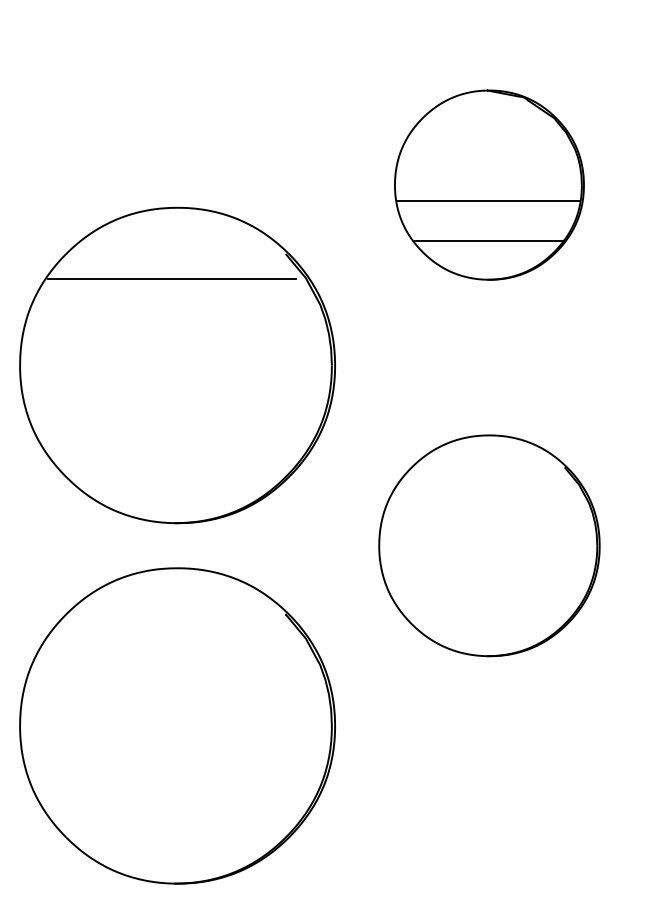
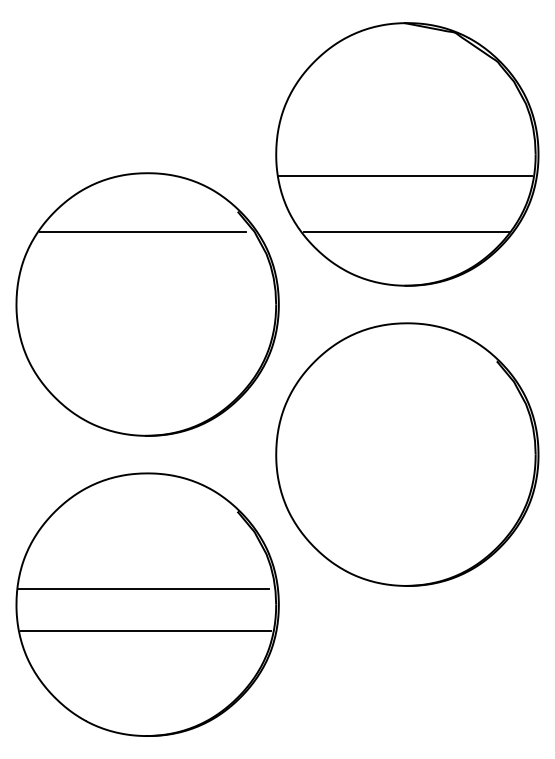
part: (489, 184) -> (407, 153), size x1.67
part: (489, 545) -> (407, 454), size x1.43
line: (173, 706) -> (144, 588), added
line: (175, 757) -> (145, 631), added

